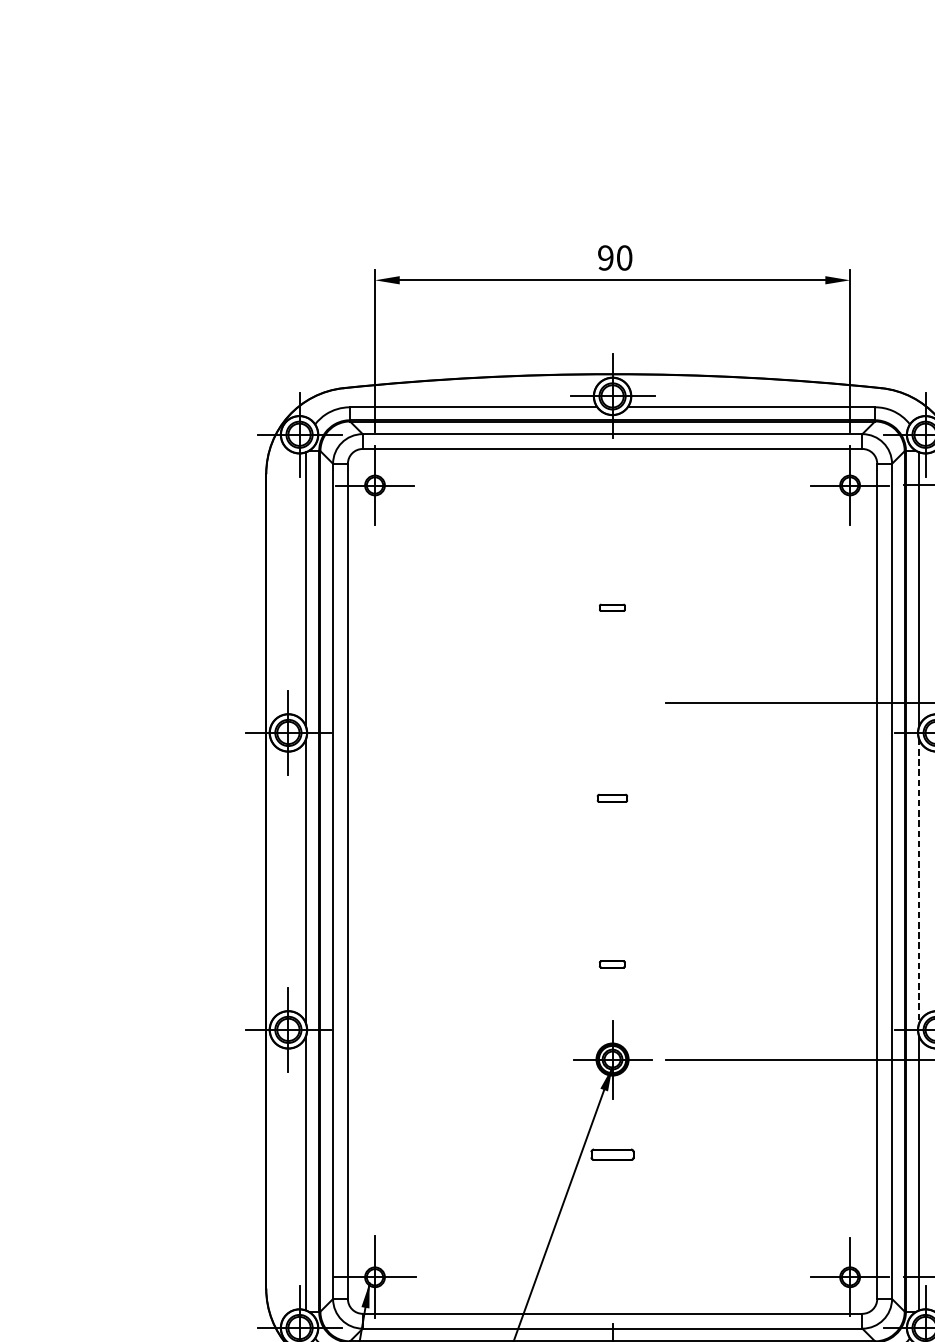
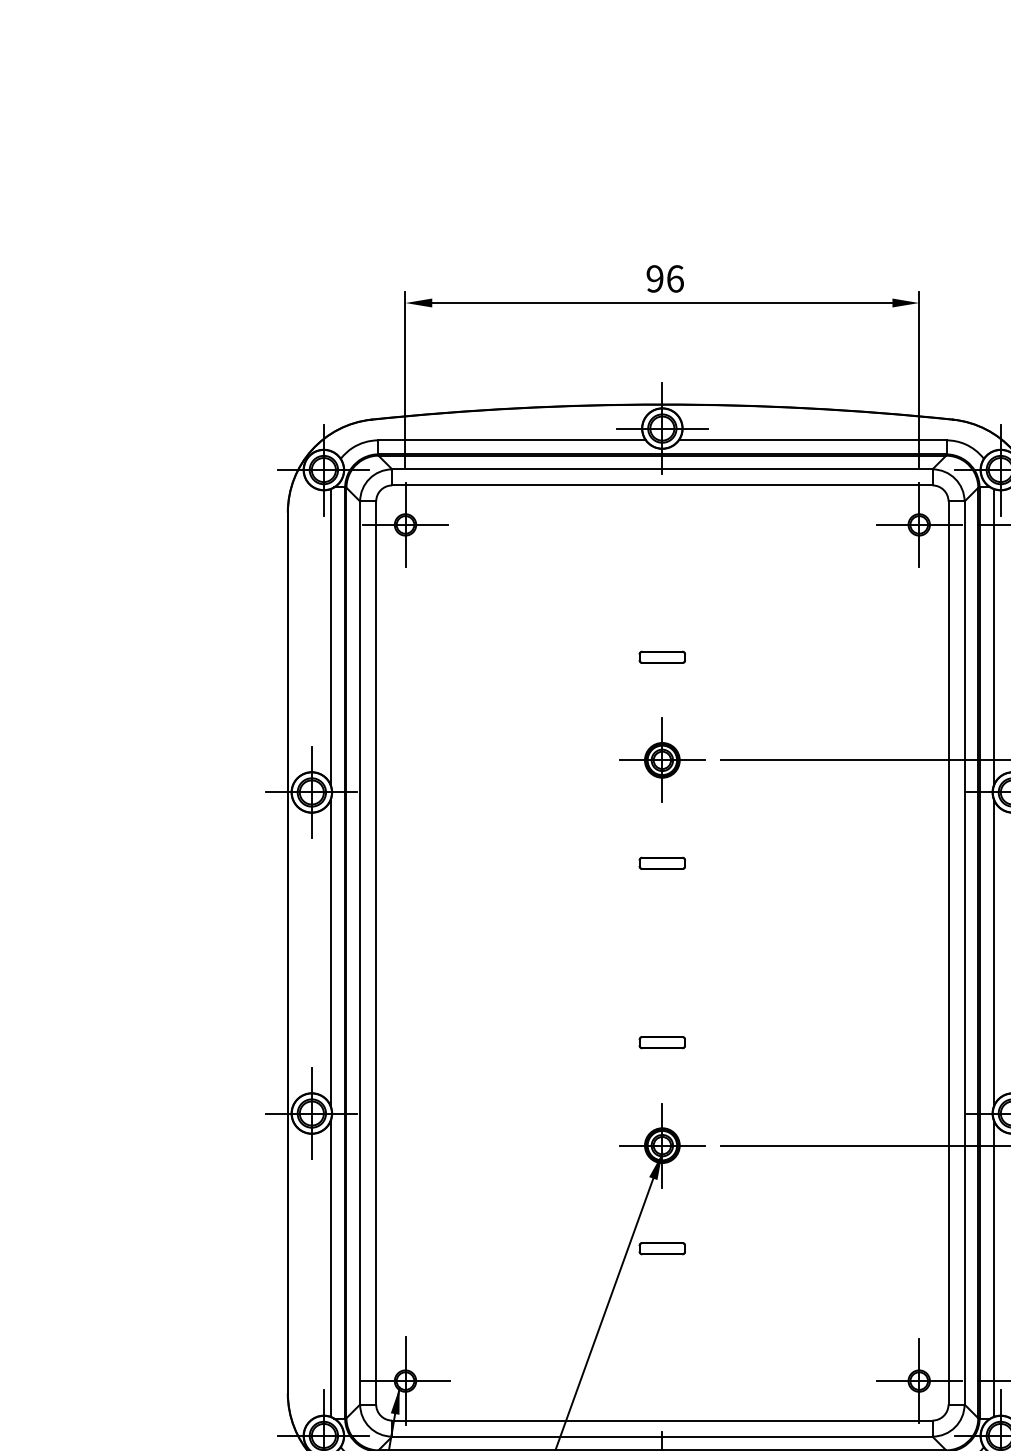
text: (624, 257) -> (675, 278), 90 -> 96
part: (611, 607) -> (661, 656), size x1.67
part: (612, 702) -> (662, 759), added
part: (611, 797) -> (661, 862), size x1.43
line: (918, 881) -> (993, 953), dashed -> solid
part: (611, 964) -> (661, 1042), size x1.67

